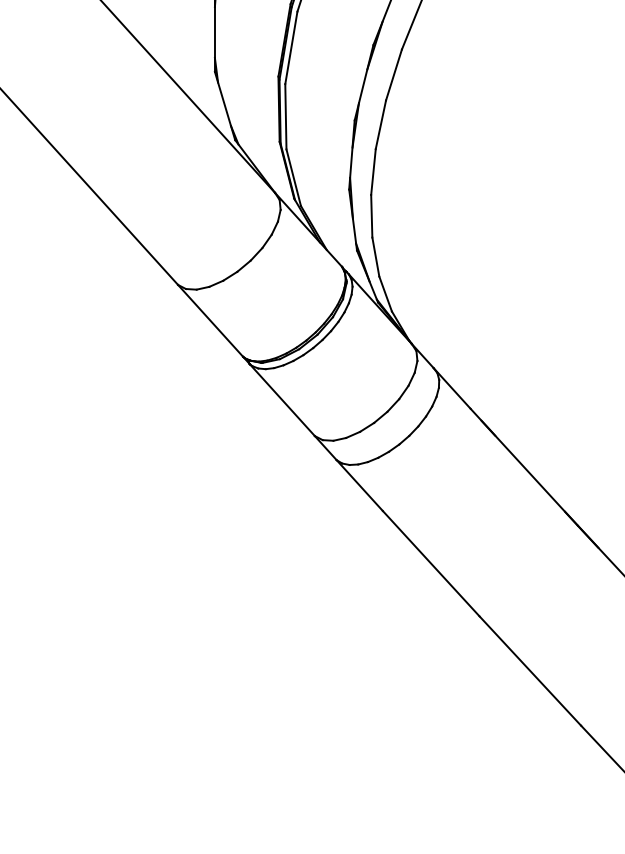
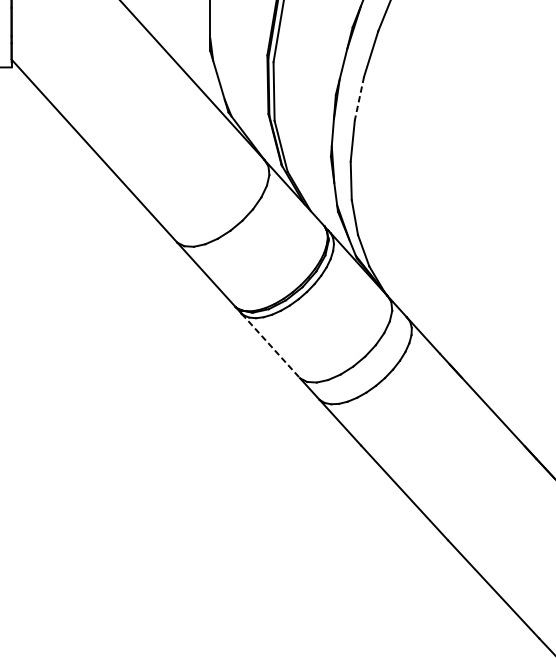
line: (380, 124) -> (359, 98), solid -> dashed
line: (282, 400) -> (271, 346), solid -> dashed

